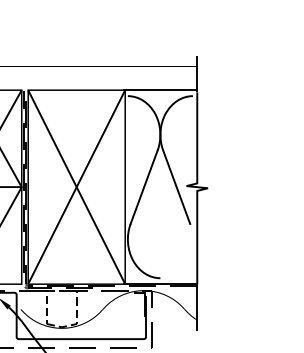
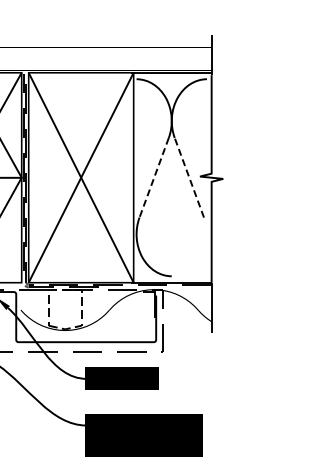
line: (176, 186) -> (189, 177), solid -> dashed
line: (144, 187) -> (154, 178), solid -> dashed

